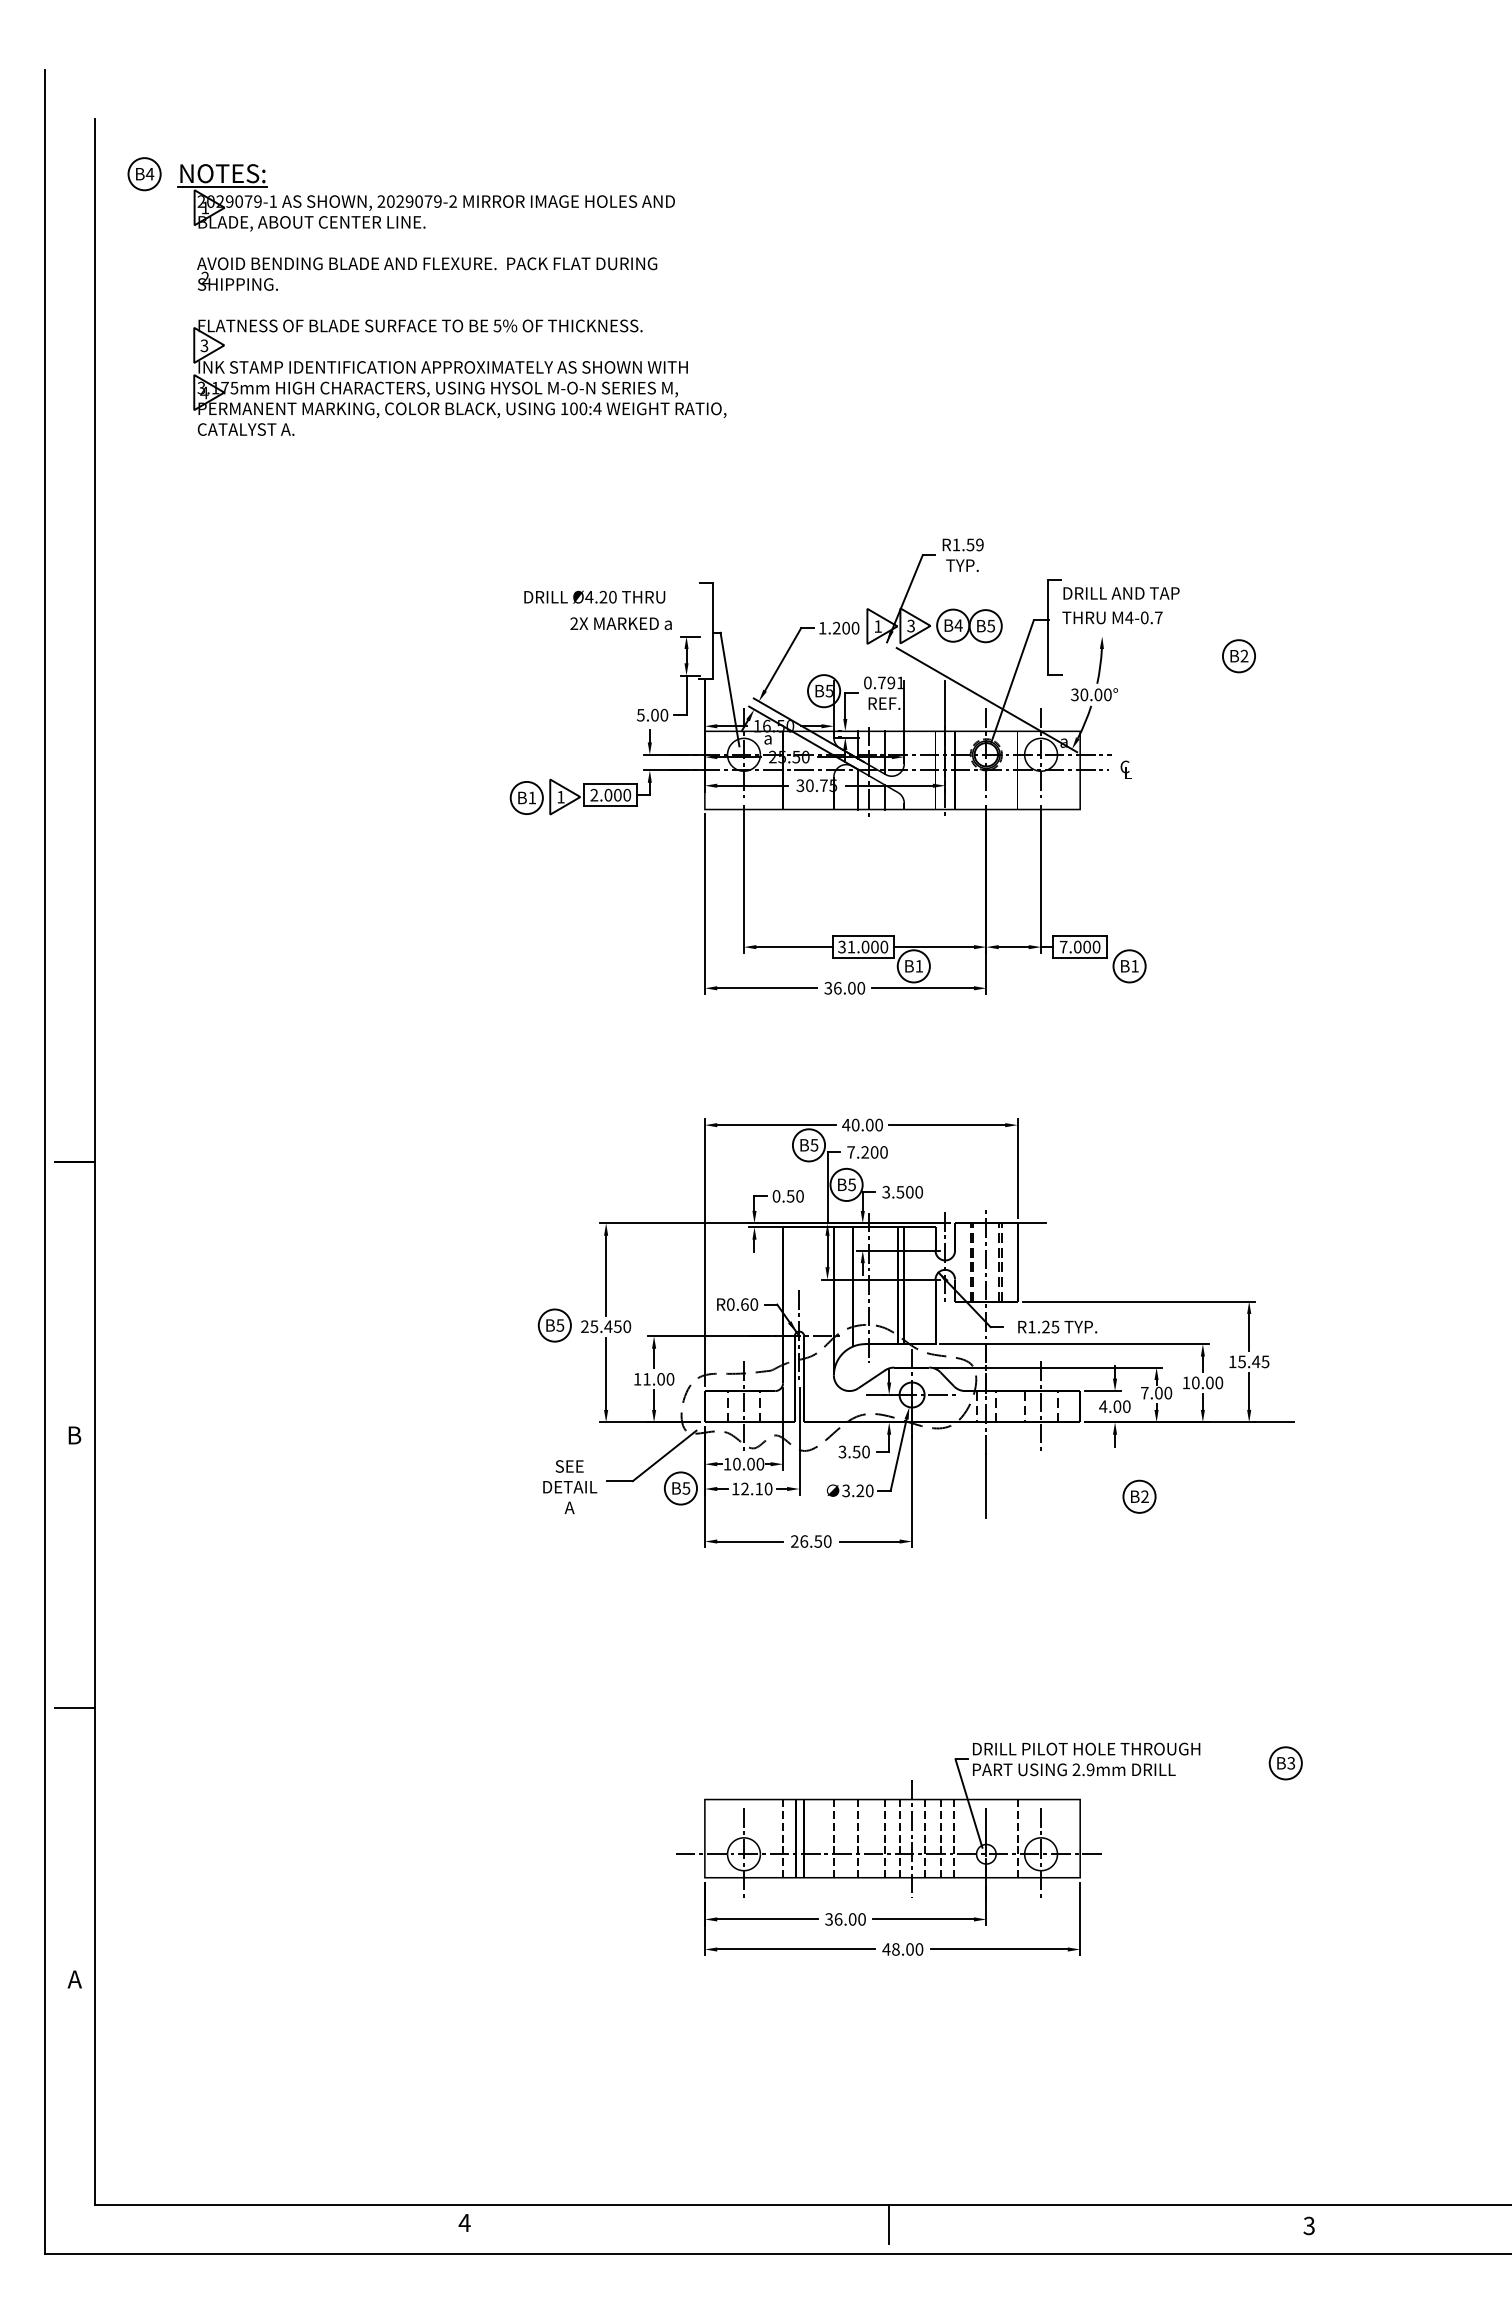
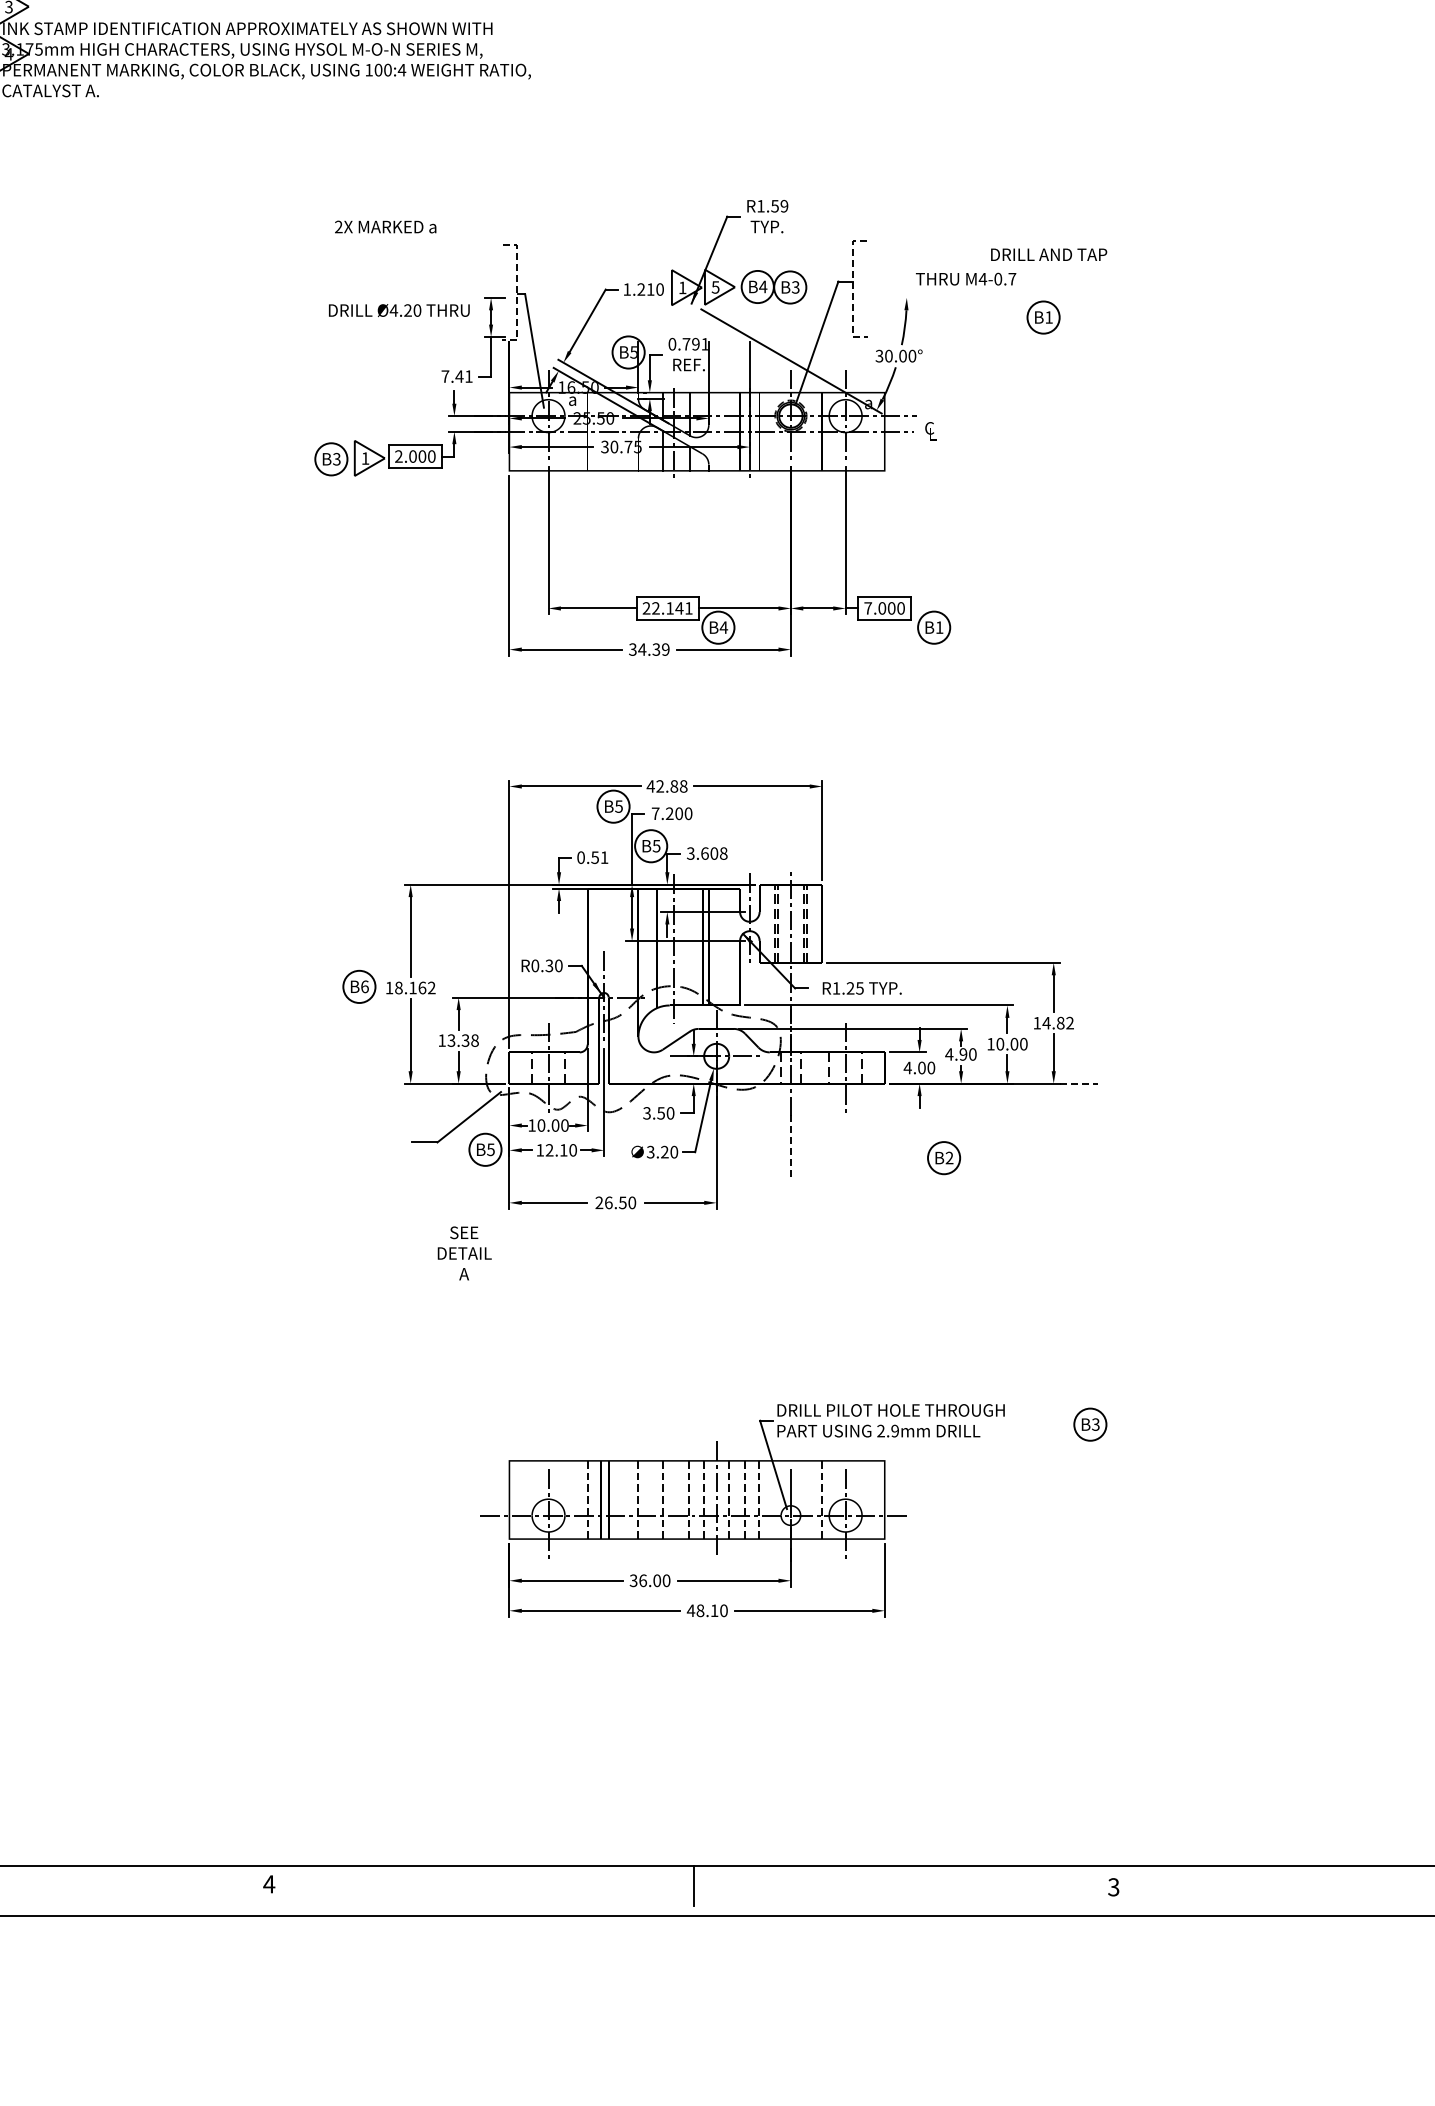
text: (1121, 593) -> (1049, 254), moved
text: (594, 596) -> (399, 309), moved
text: (1112, 617) -> (966, 278), moved
text: (620, 623) -> (385, 226), moved
text: (910, 625) -> (715, 286), 3 -> 5
text: (990, 625) -> (795, 286), B5 -> B3
text: (845, 627) -> (650, 288), 1.200 -> 1.210
line: (1048, 628) -> (853, 289), solid -> dashed
line: (712, 632) -> (517, 293), solid -> dashed
text: (1244, 655) -> (1049, 316), B2 -> B1
text: (652, 714) -> (457, 375), 5.00 -> 7.41
text: (532, 797) -> (337, 458), B1 -> B3
text: (863, 946) -> (668, 607), 31.000 -> 22.141
text: (919, 966) -> (724, 627), B1 -> B4
text: (849, 988) -> (654, 649), 36.00 -> 34.39
text: (867, 1124) -> (672, 785), 40.00 -> 42.88
text: (909, 1191) -> (714, 852), 3.500 -> 3.608
text: (799, 1196) -> (604, 857), 0.50 -> 0.51
line: (1031, 1223) -> (836, 884), removed
text: (744, 1304) -> (549, 965), R0.60 -> R0.30
text: (560, 1325) -> (365, 986), B5 -> B6
text: (606, 1326) -> (411, 987), 25.450 -> 18.162
text: (1253, 1361) -> (1058, 1022), 15.45 -> 14.82
text: (658, 1379) -> (463, 1040), 11.00 -> 13.38
text: (1151, 1393) -> (956, 1054), 7.00 -> 4.90
line: (1274, 1422) -> (1079, 1083), solid -> dashed
text: (570, 1486) -> (465, 1252), moved
line: (986, 1486) -> (791, 1147), solid -> dashed
text: (909, 1949) -> (714, 1610), 48.00 -> 48.10

